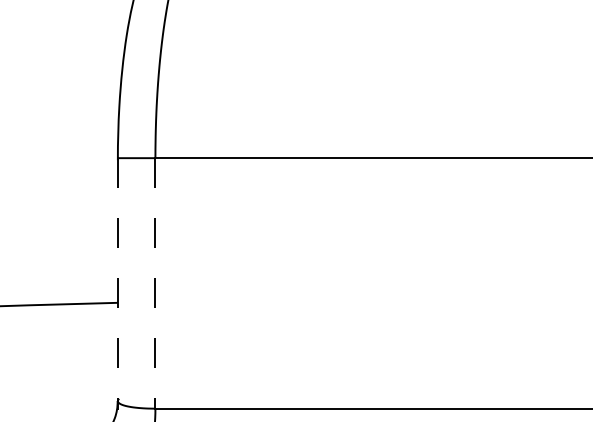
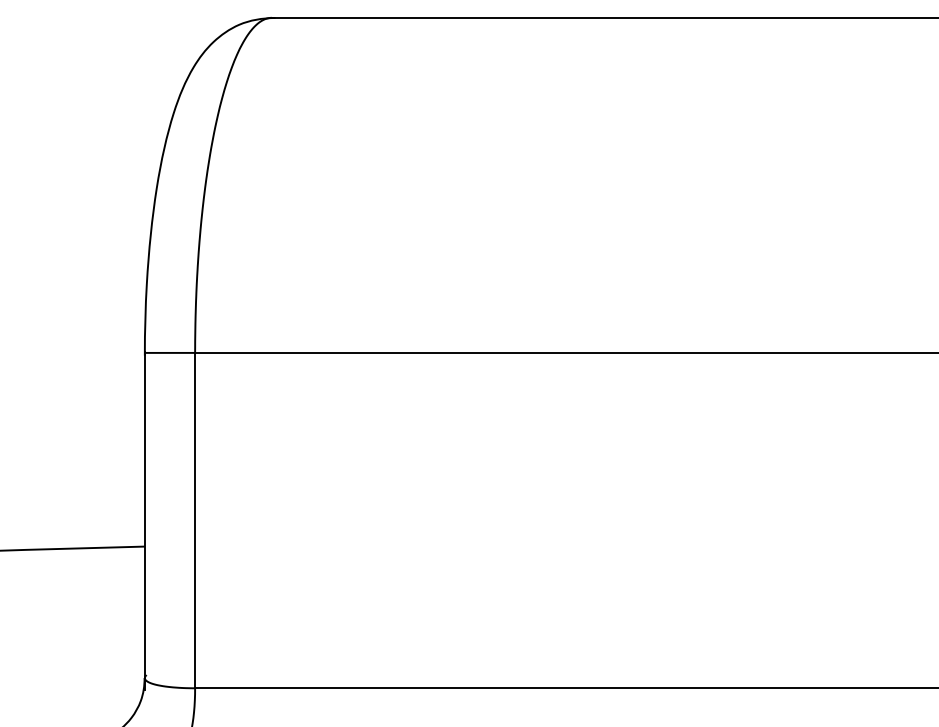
line: (117, 283) -> (144, 520), dashed -> solid
line: (155, 283) -> (195, 520), dashed -> solid

